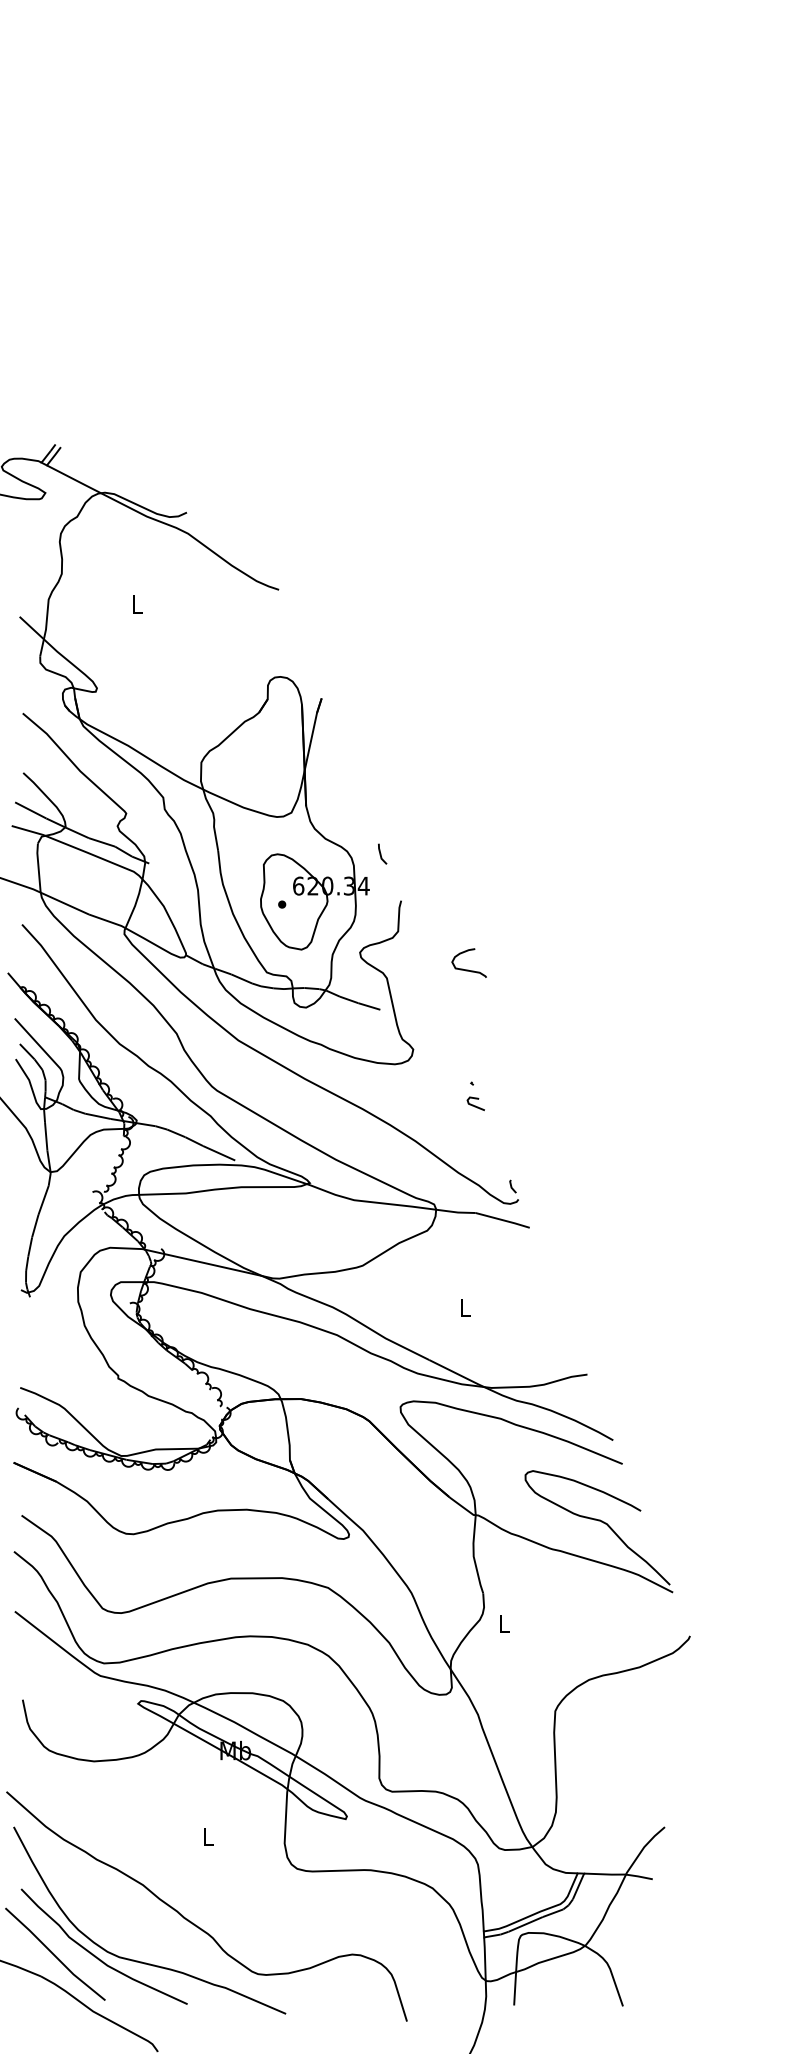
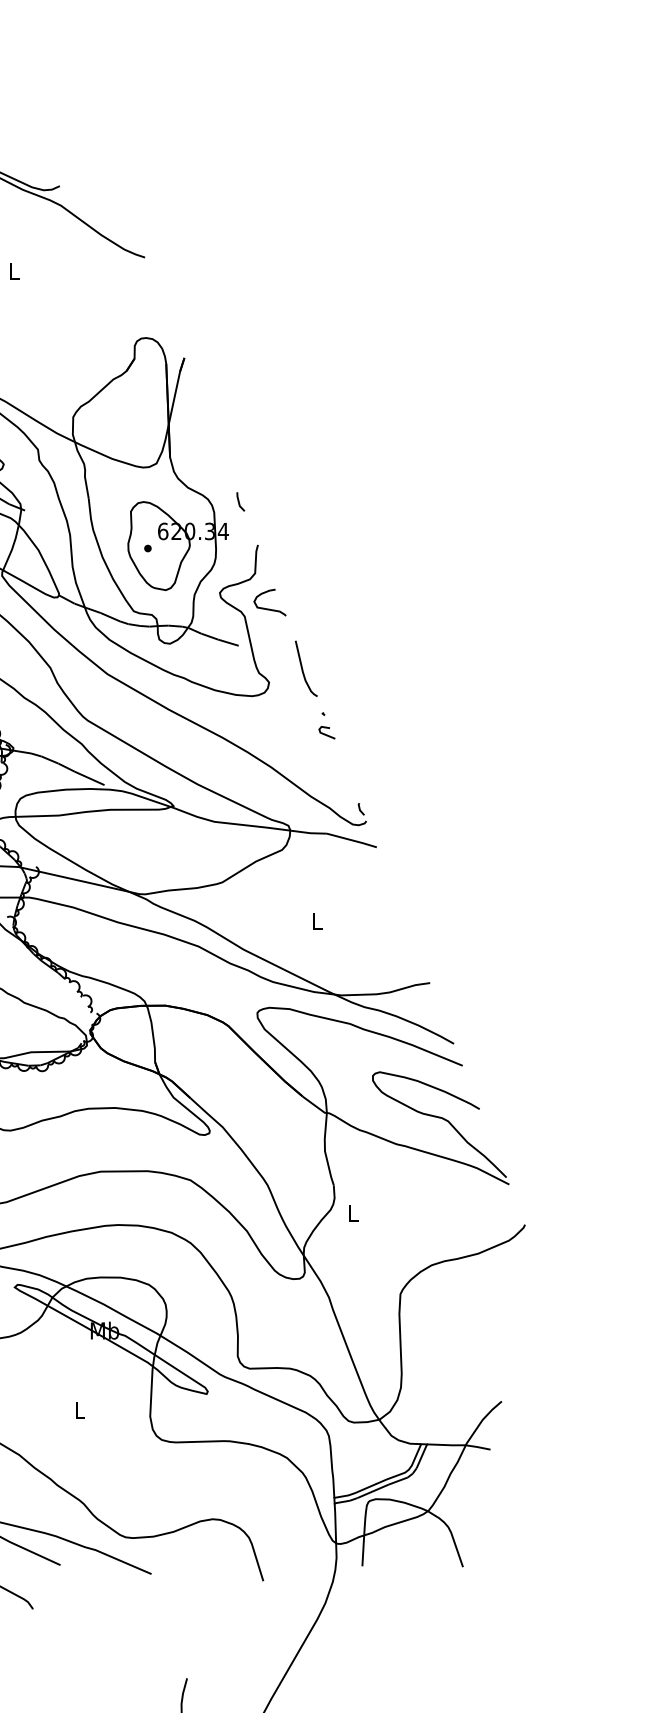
curve: (468, 969) -> (269, 608), moved
curve: (450, 1035) -> (303, 669), added

